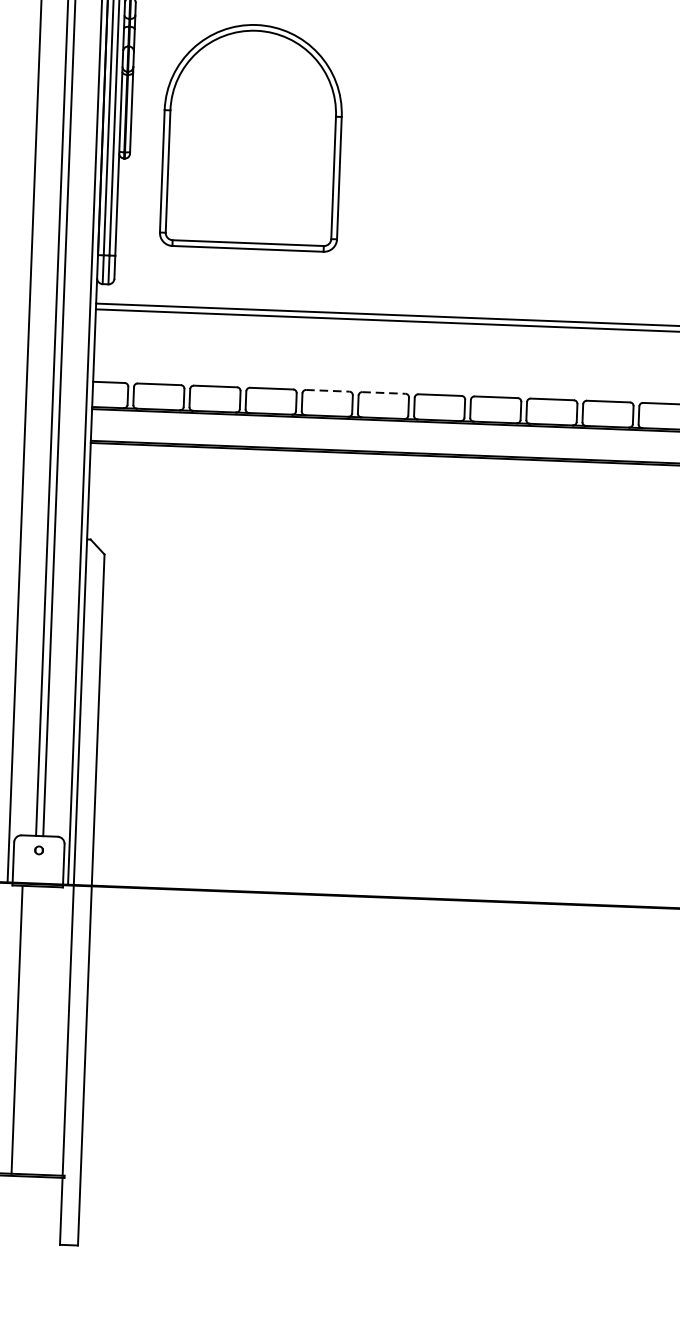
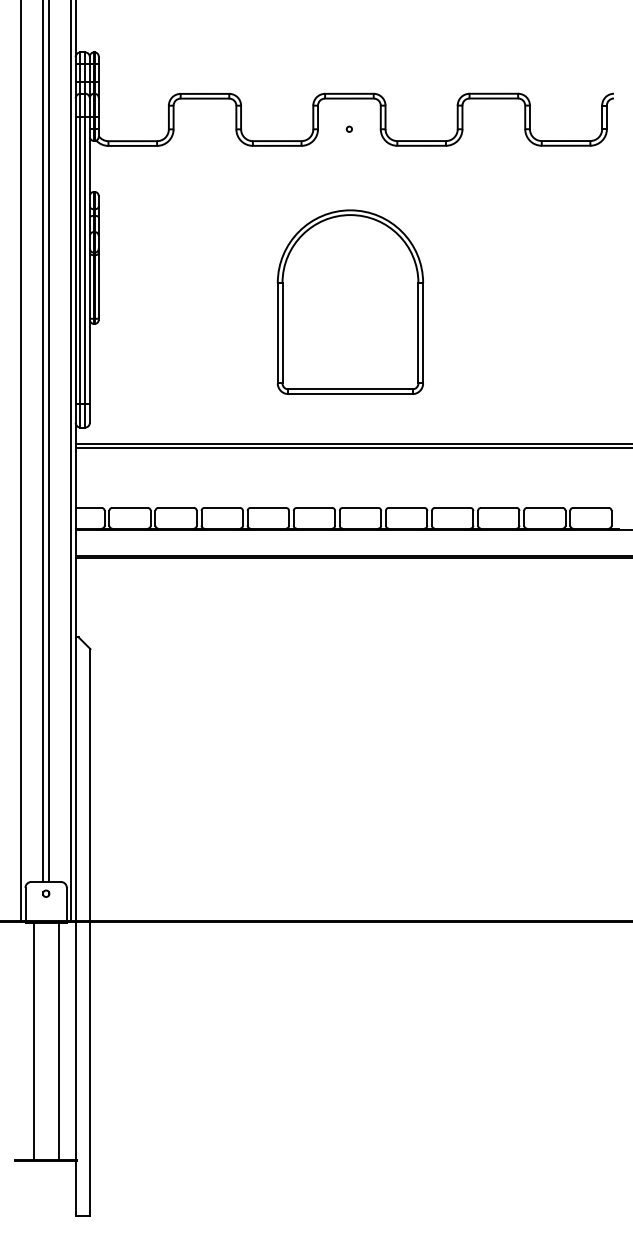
part: (251, 136) -> (349, 301), moved
line: (328, 390) -> (268, 507), dashed -> solid
line: (384, 392) -> (314, 507), dashed -> solid
line: (47, 1030) -> (58, 1041), added

